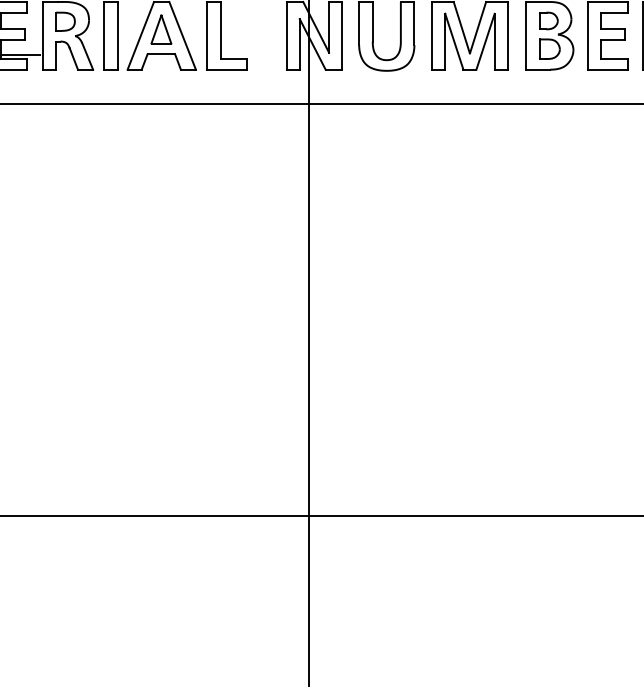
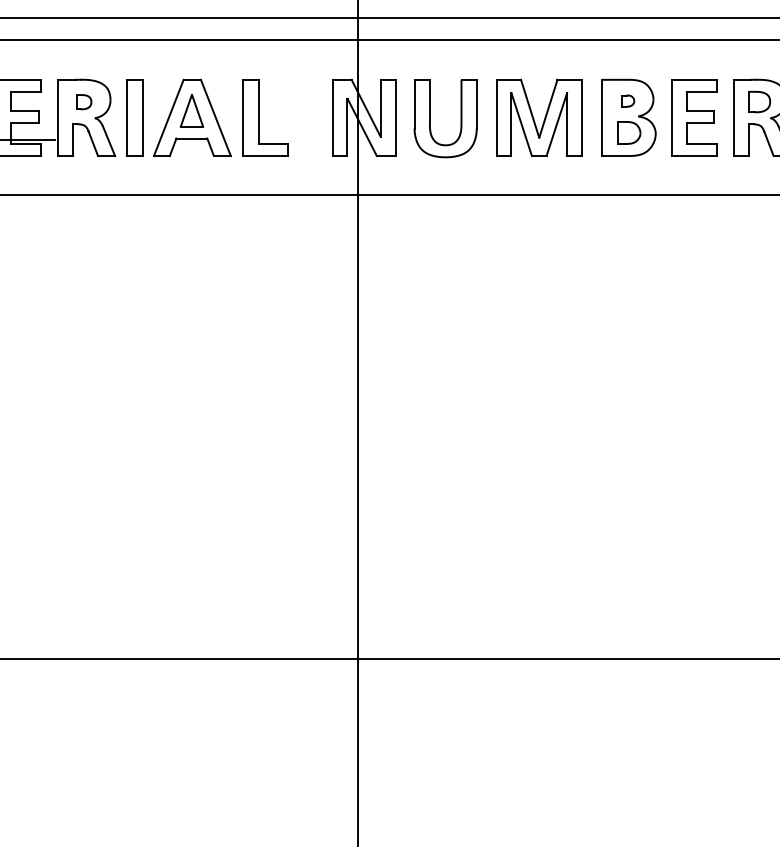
part: (549, 20) -> (628, 100), size x0.6
part: (65, 22) -> (83, 102), size x0.7

